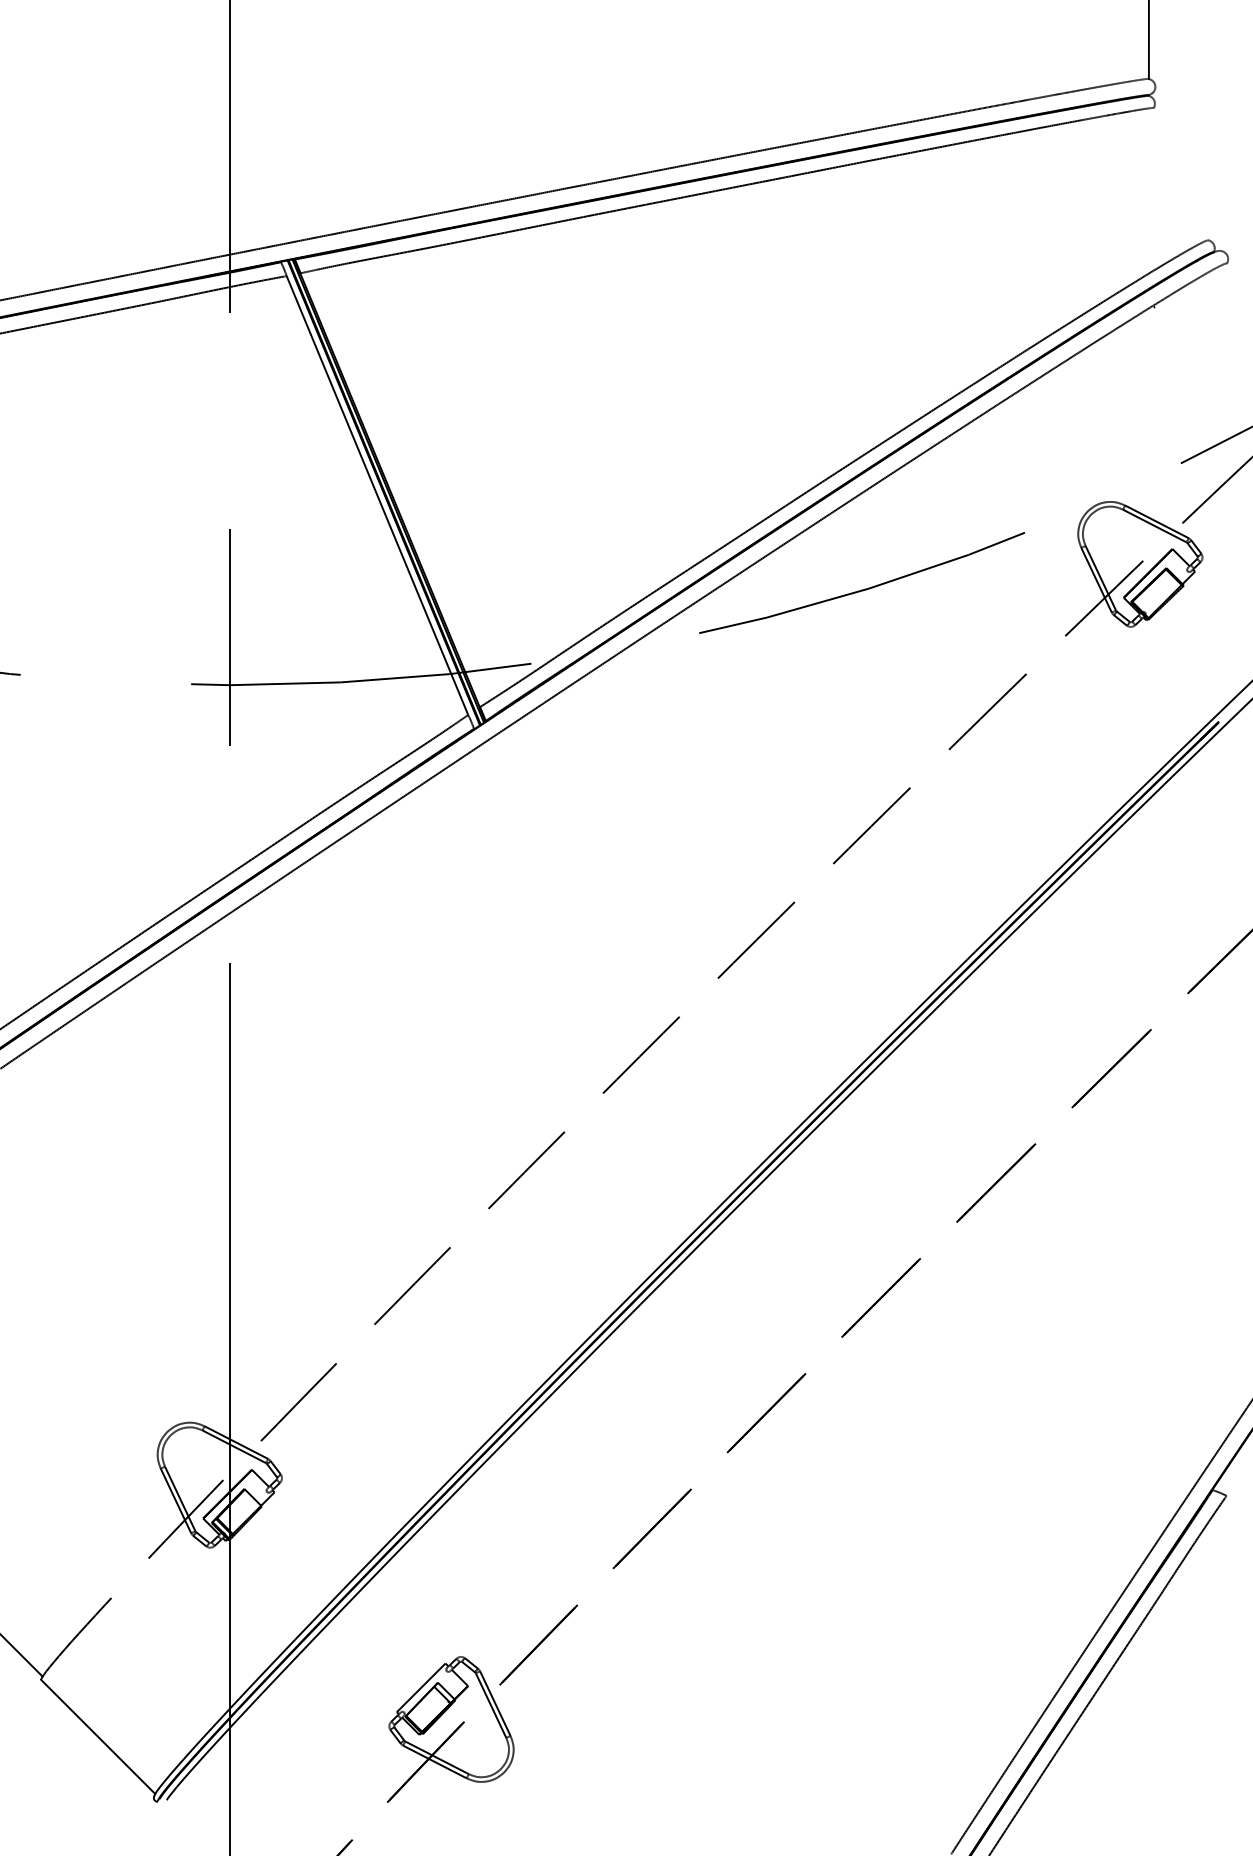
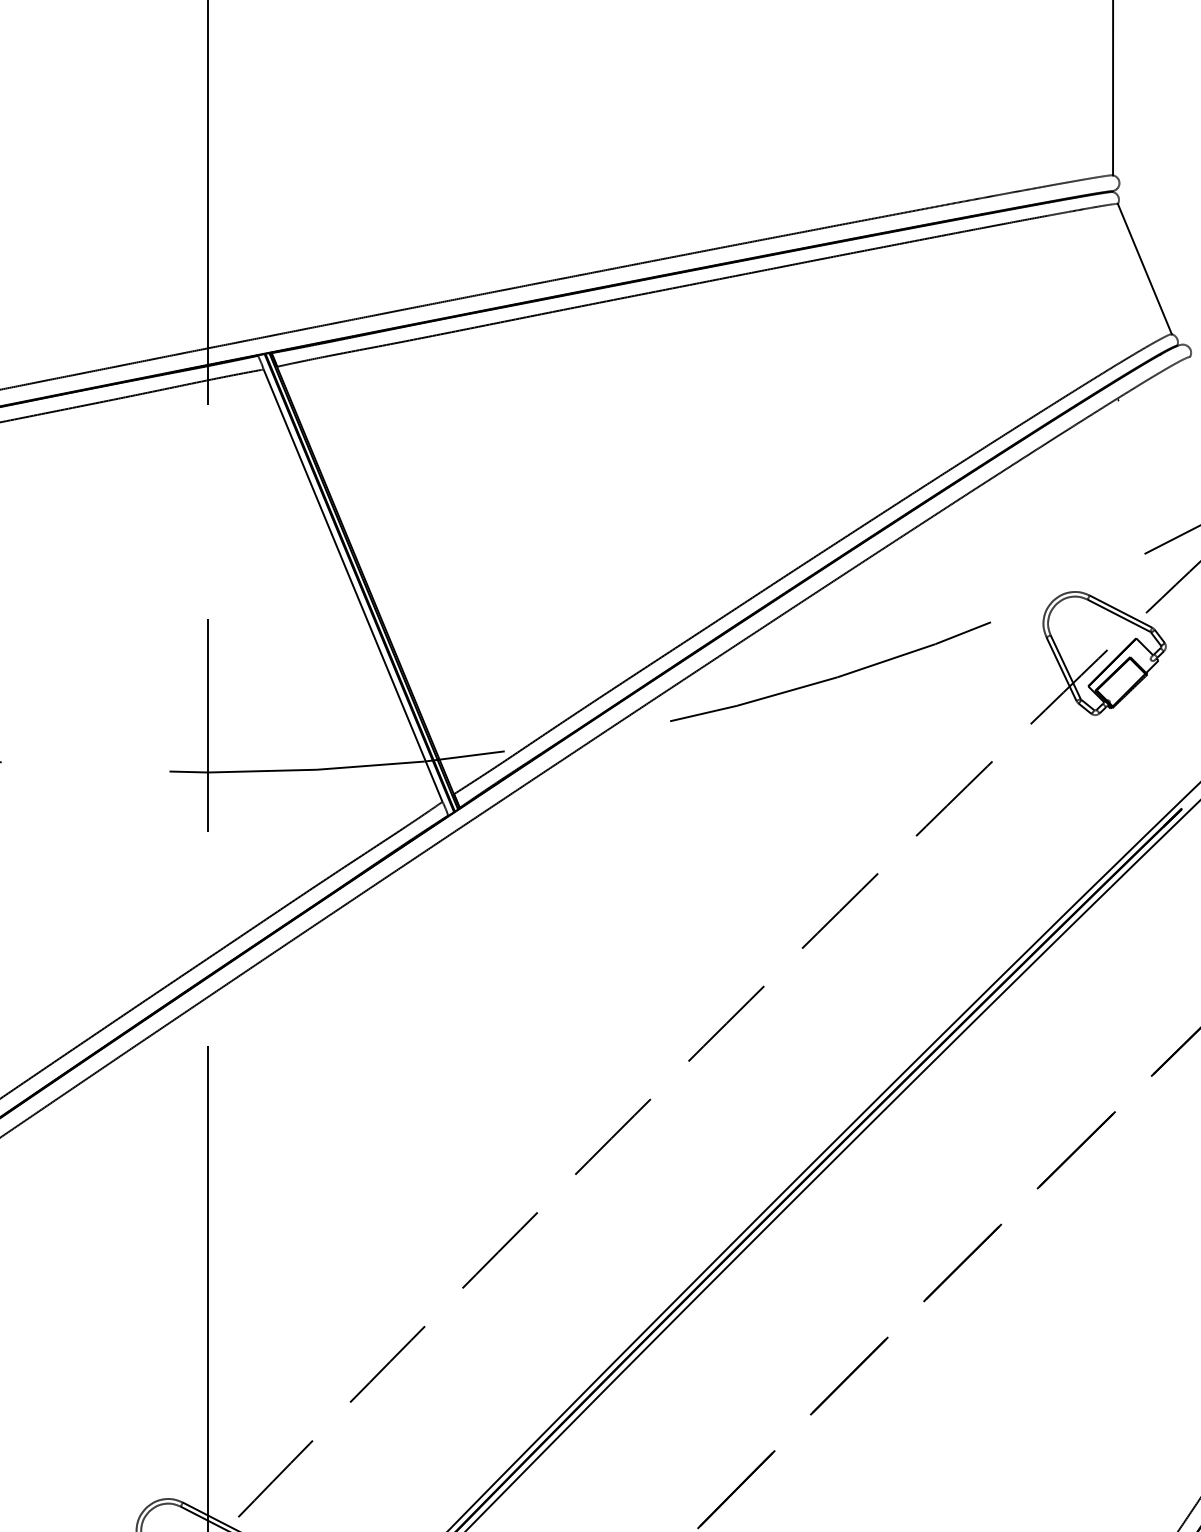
line: (1180, 173) -> (1144, 268), added

